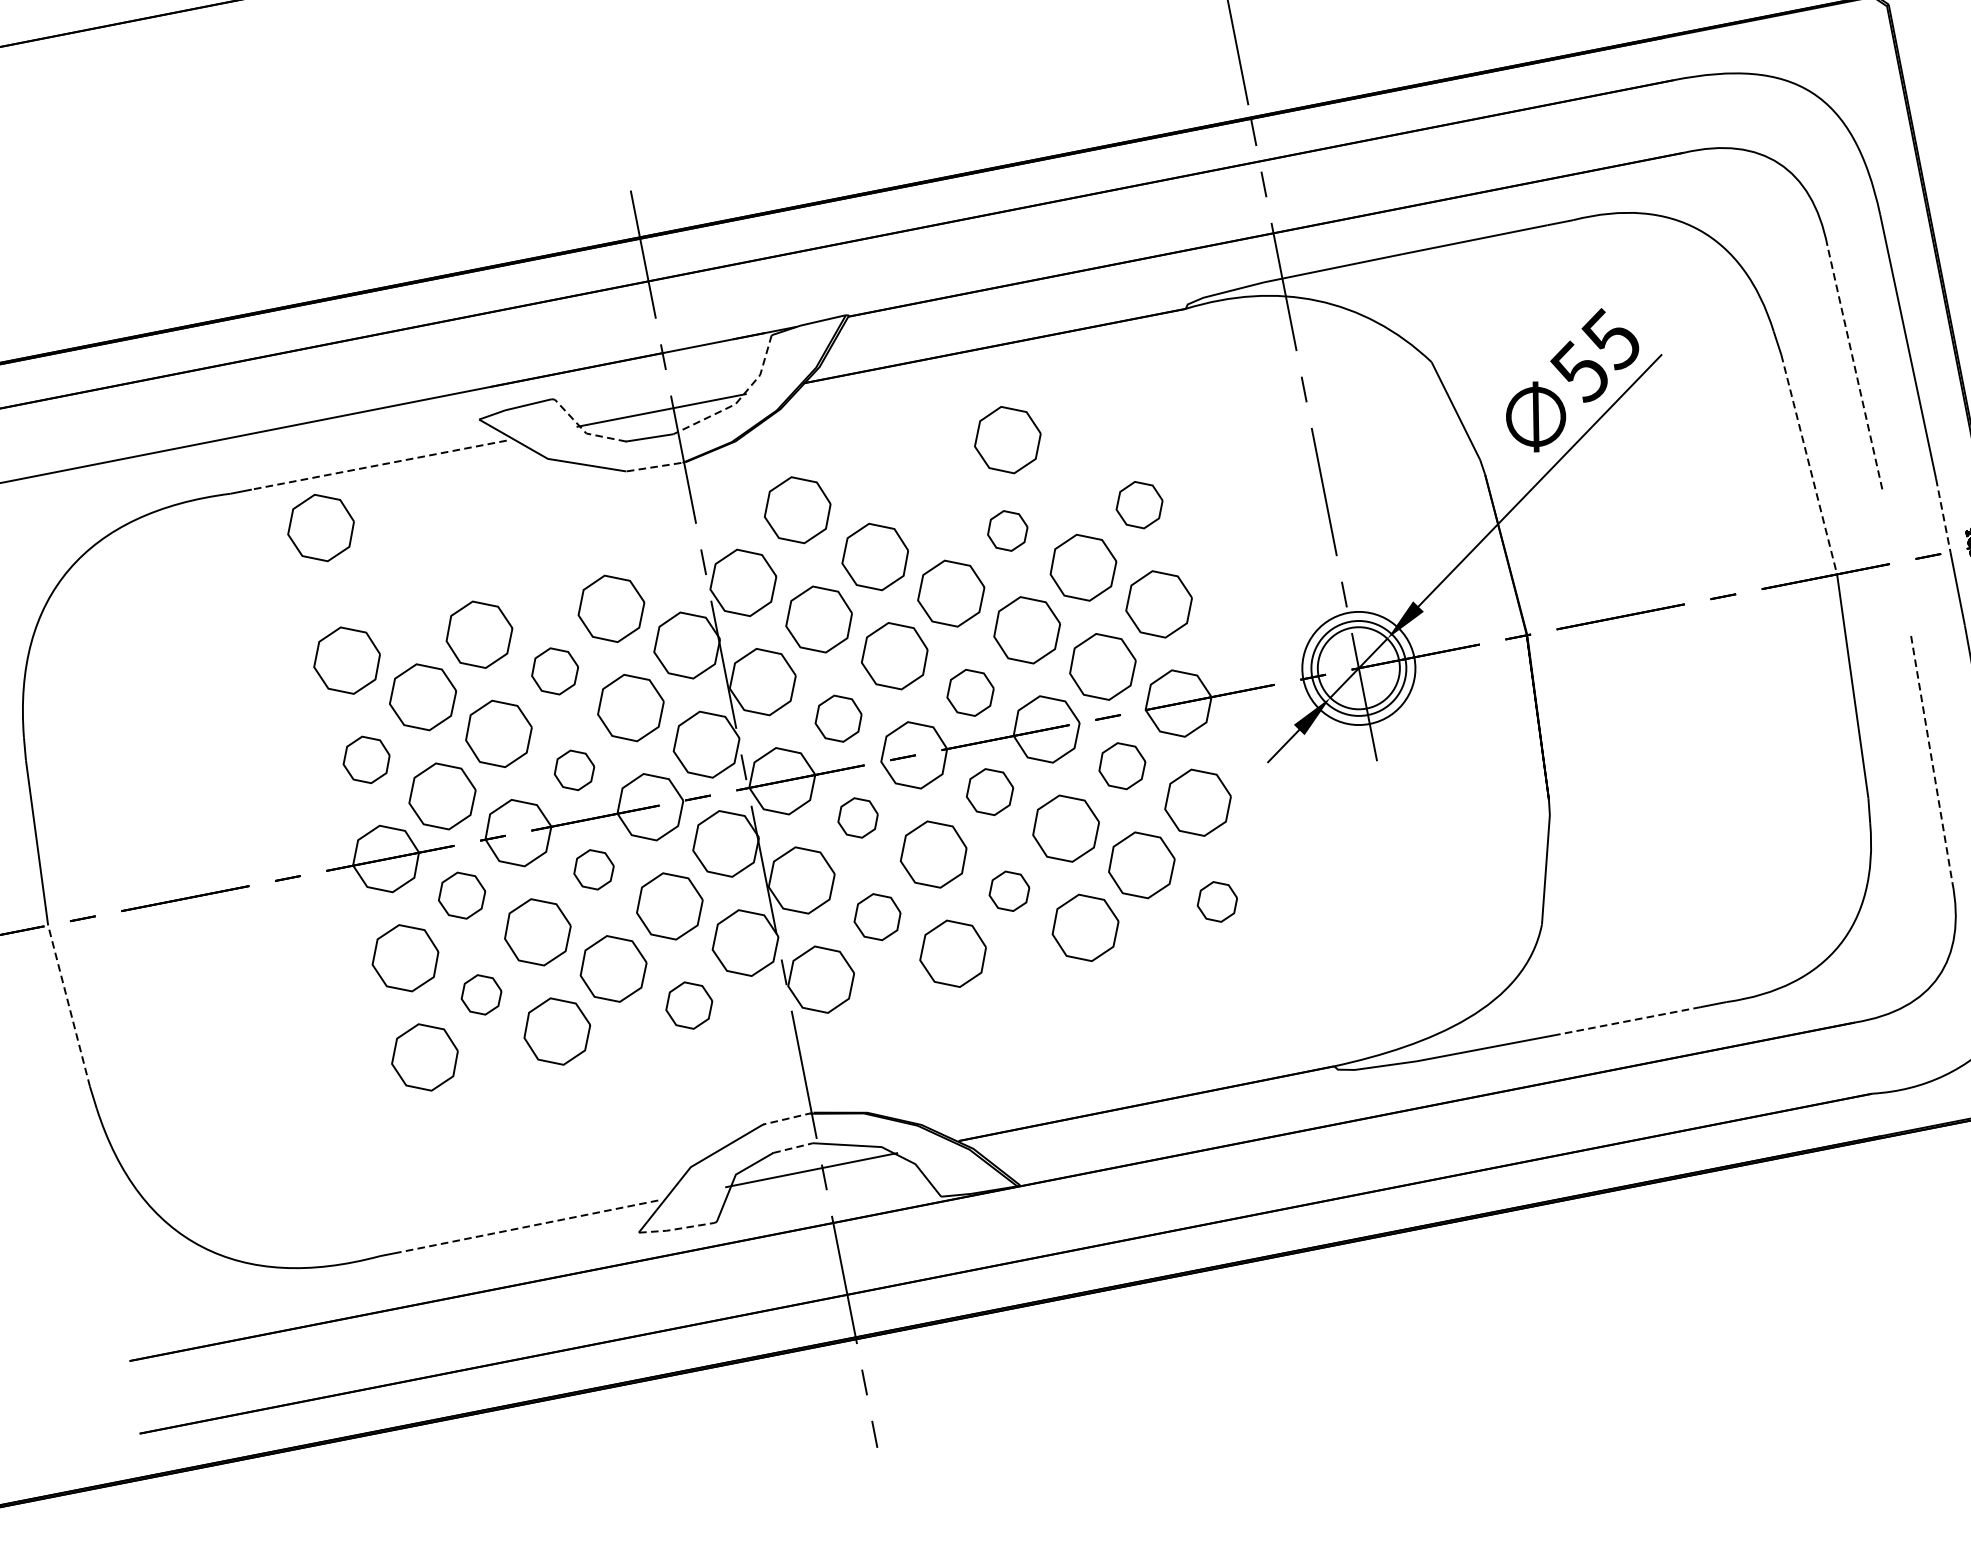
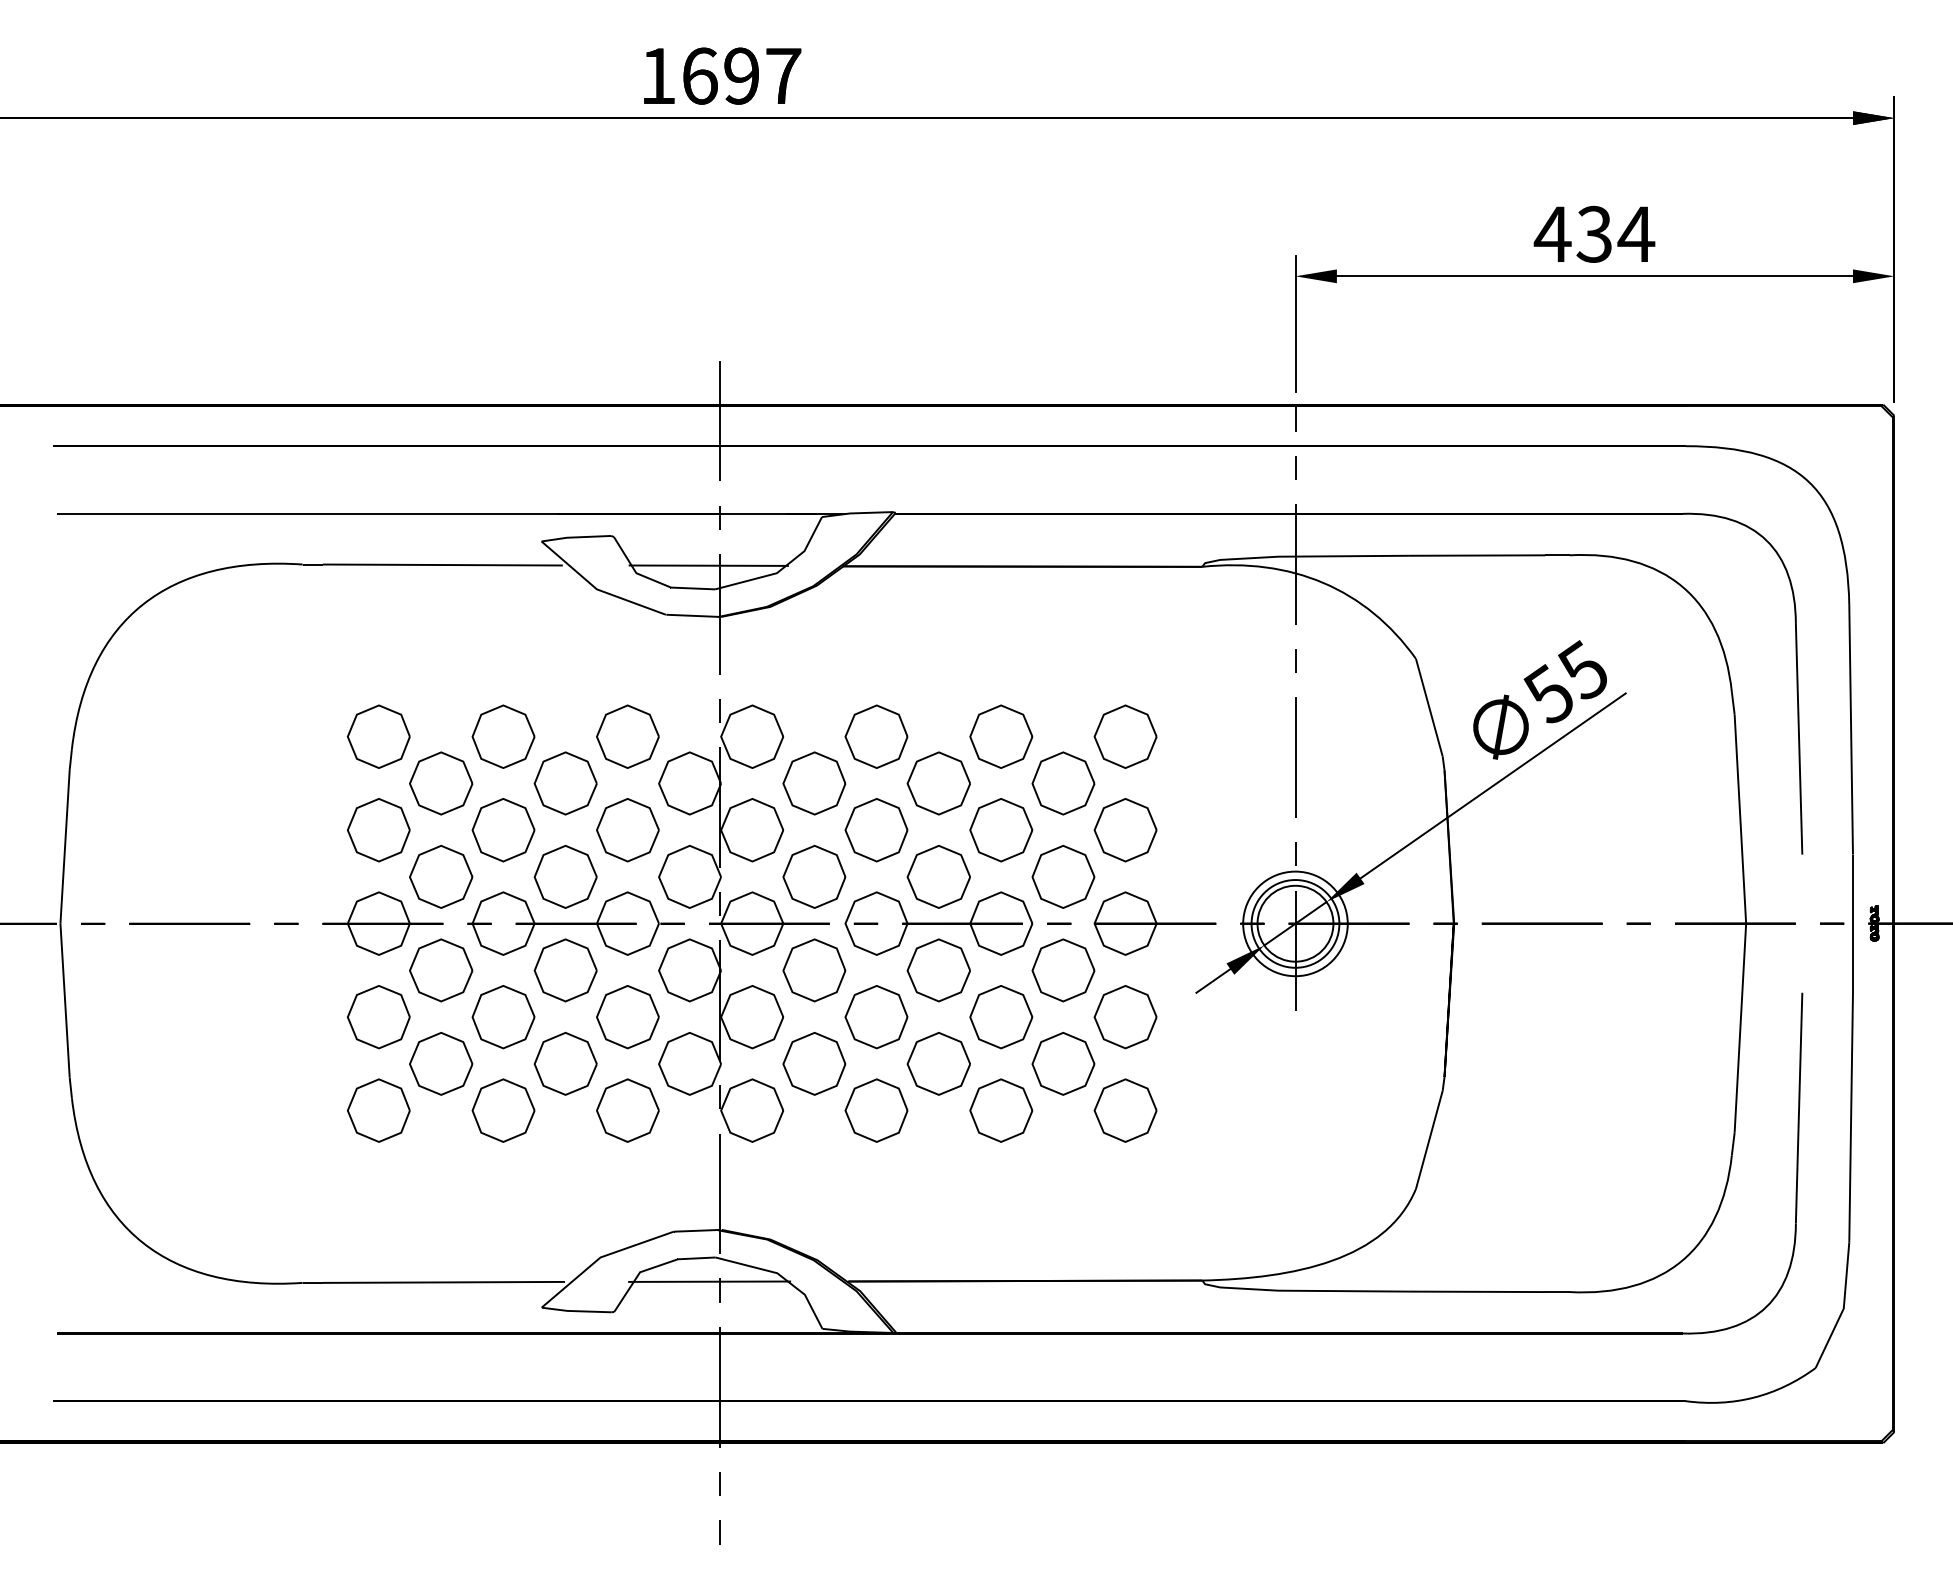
line: (1855, 366) -> (1799, 738), dashed -> solid
line: (738, 400) -> (780, 570), dashed -> solid
line: (585, 431) -> (635, 571), dashed -> solid
part: (1007, 440) -> (1017, 654), removed
line: (1809, 464) -> (1740, 819), dashed -> solid
line: (379, 465) -> (442, 565), dashed -> solid
line: (656, 466) -> (694, 615), dashed -> solid
part: (1139, 504) -> (1125, 736), size x1.43
part: (797, 510) -> (814, 680), removed
line: (1942, 515) -> (1852, 889), dashed -> solid
part: (320, 527) -> (378, 611), removed
part: (1007, 530) -> (1001, 736), size x1.67
part: (554, 671) -> (565, 783), size x1.43
part: (970, 692) -> (938, 876), size x1.43
part: (838, 718) -> (814, 876), size x1.43
line: (1932, 759) -> (1799, 1108), dashed -> solid
part: (366, 760) -> (378, 830), size x1.43
part: (1122, 766) -> (1063, 970), size x1.43
part: (574, 770) -> (565, 876), size x1.67
part: (989, 792) -> (938, 970), size x1.43
part: (858, 818) -> (814, 970), size x1.67
part: (593, 869) -> (565, 970), size x1.67
part: (1009, 890) -> (938, 1063), size x1.67
part: (462, 895) -> (441, 970), size x1.43
part: (1217, 901) -> (1125, 1110), size x1.67
part: (877, 916) -> (814, 1063), size x1.43
part: (481, 994) -> (441, 1063), size x1.67
line: (69, 1005) -> (65, 1000), dashed -> solid
part: (688, 1005) -> (627, 1110), size x1.43
line: (1627, 1020) -> (1476, 1291), dashed -> solid
line: (787, 1118) -> (696, 1230), dashed -> solid
line: (792, 1148) -> (696, 1258), dashed -> solid
line: (529, 1226) -> (443, 1282), dashed -> solid
line: (676, 1229) -> (576, 1311), dashed -> solid

